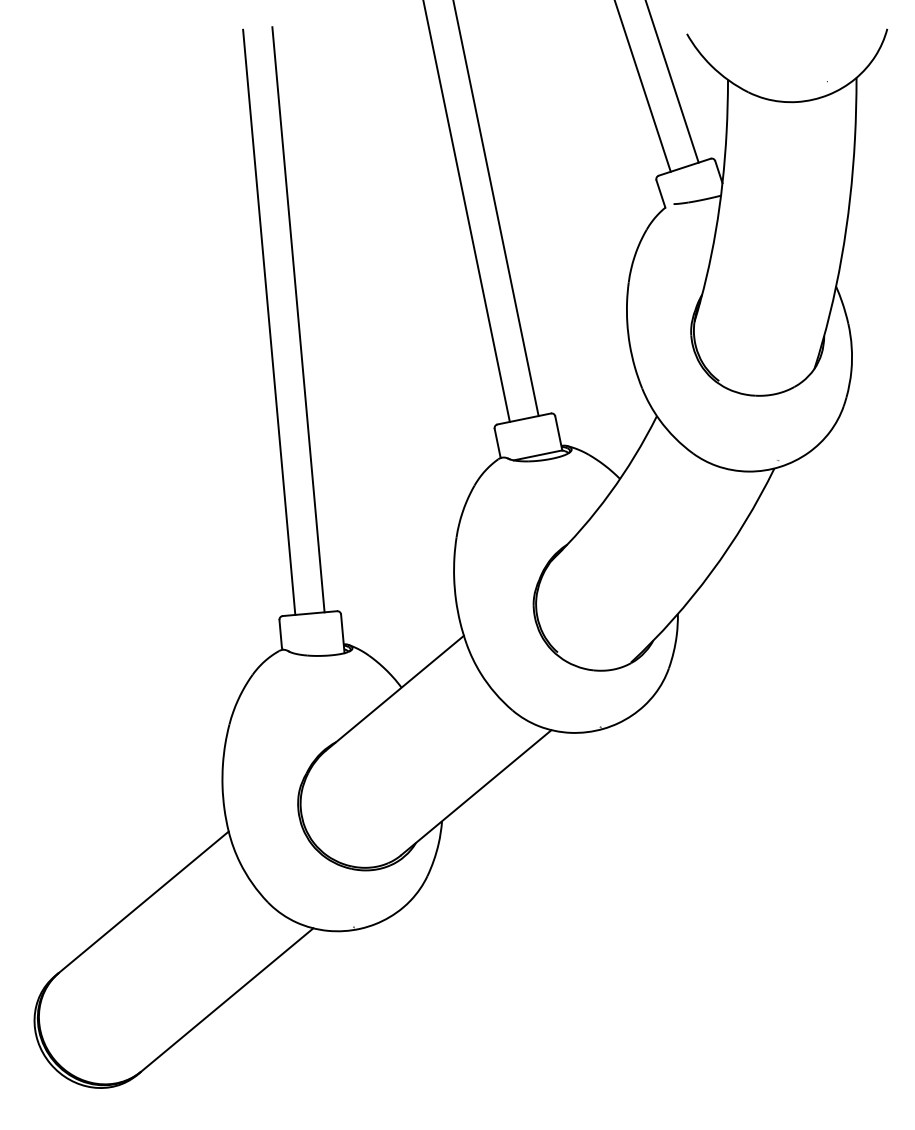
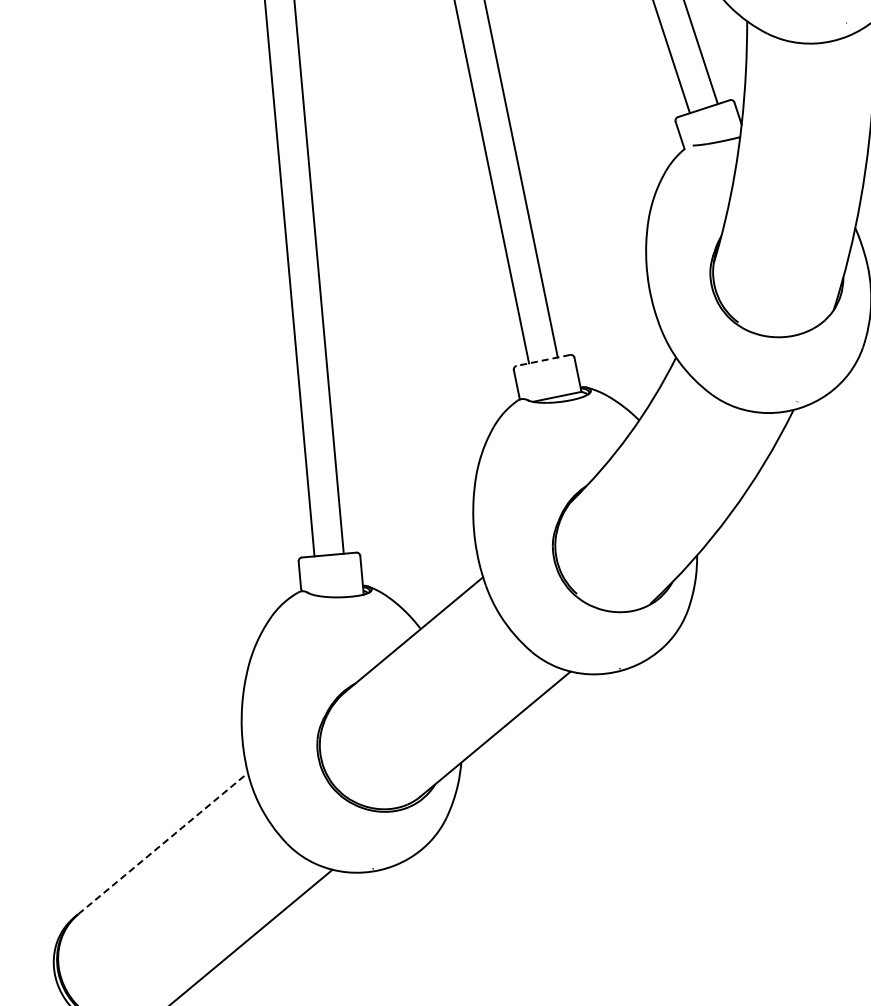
line: (523, 419) -> (542, 360), solid -> dashed
line: (144, 901) -> (163, 842), solid -> dashed

